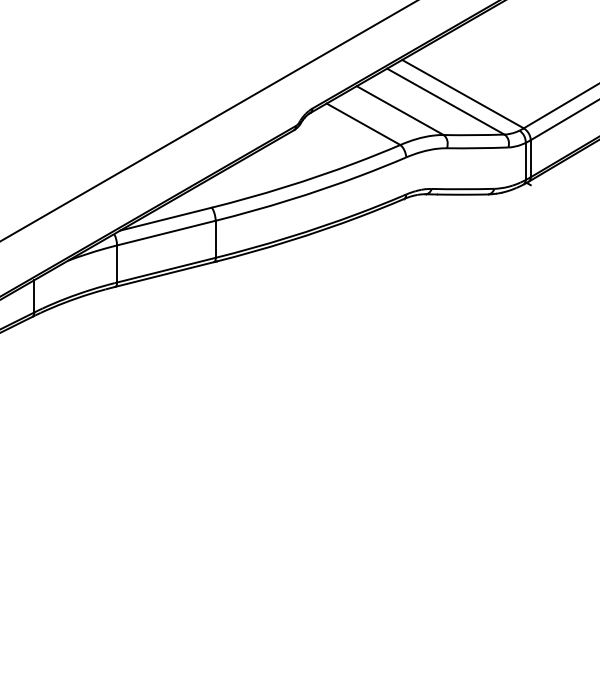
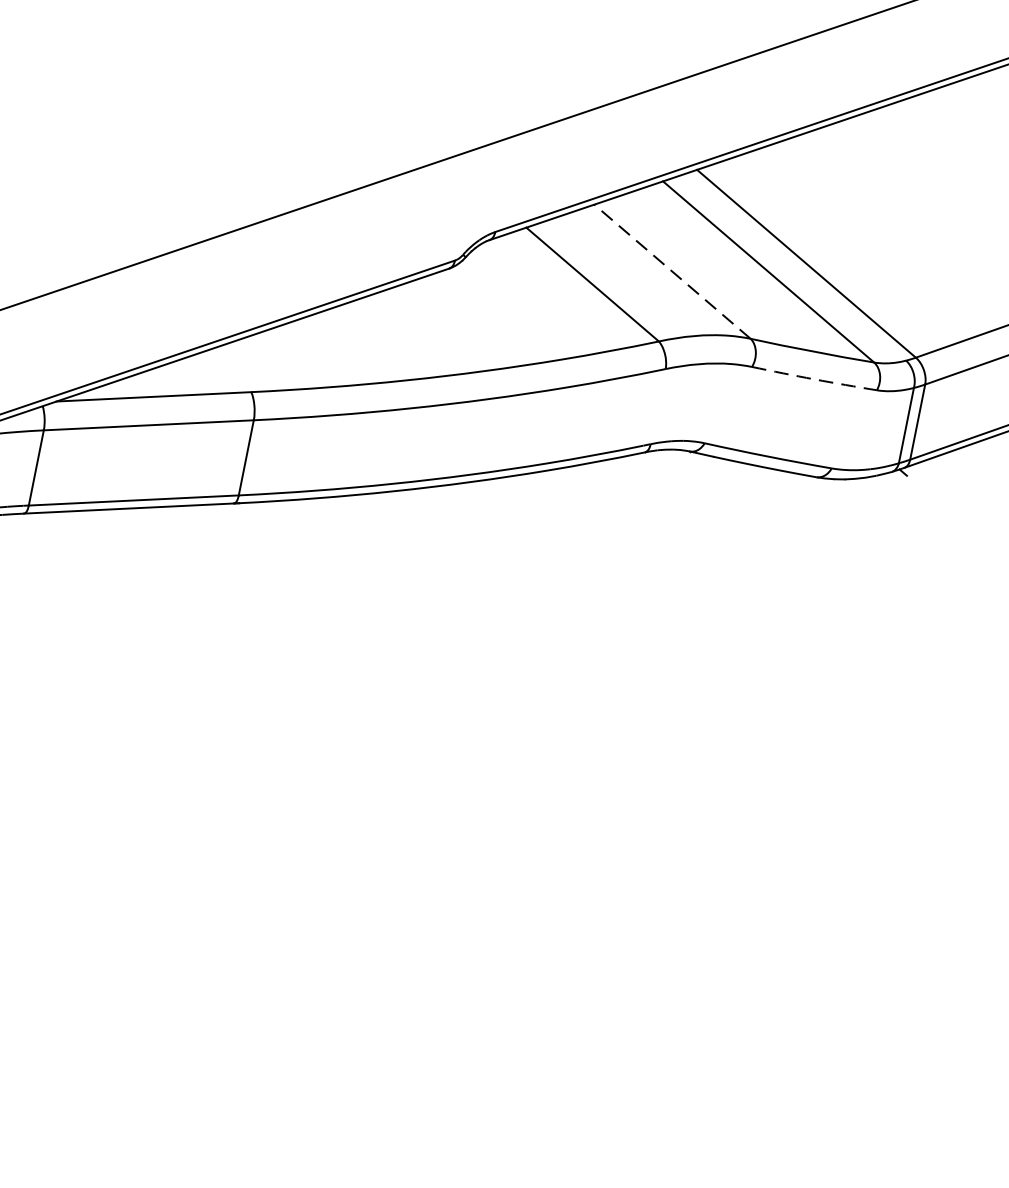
line: (400, 110) -> (673, 271), solid -> dashed
arc: (477, 148) -> (813, 379), solid -> dashed

